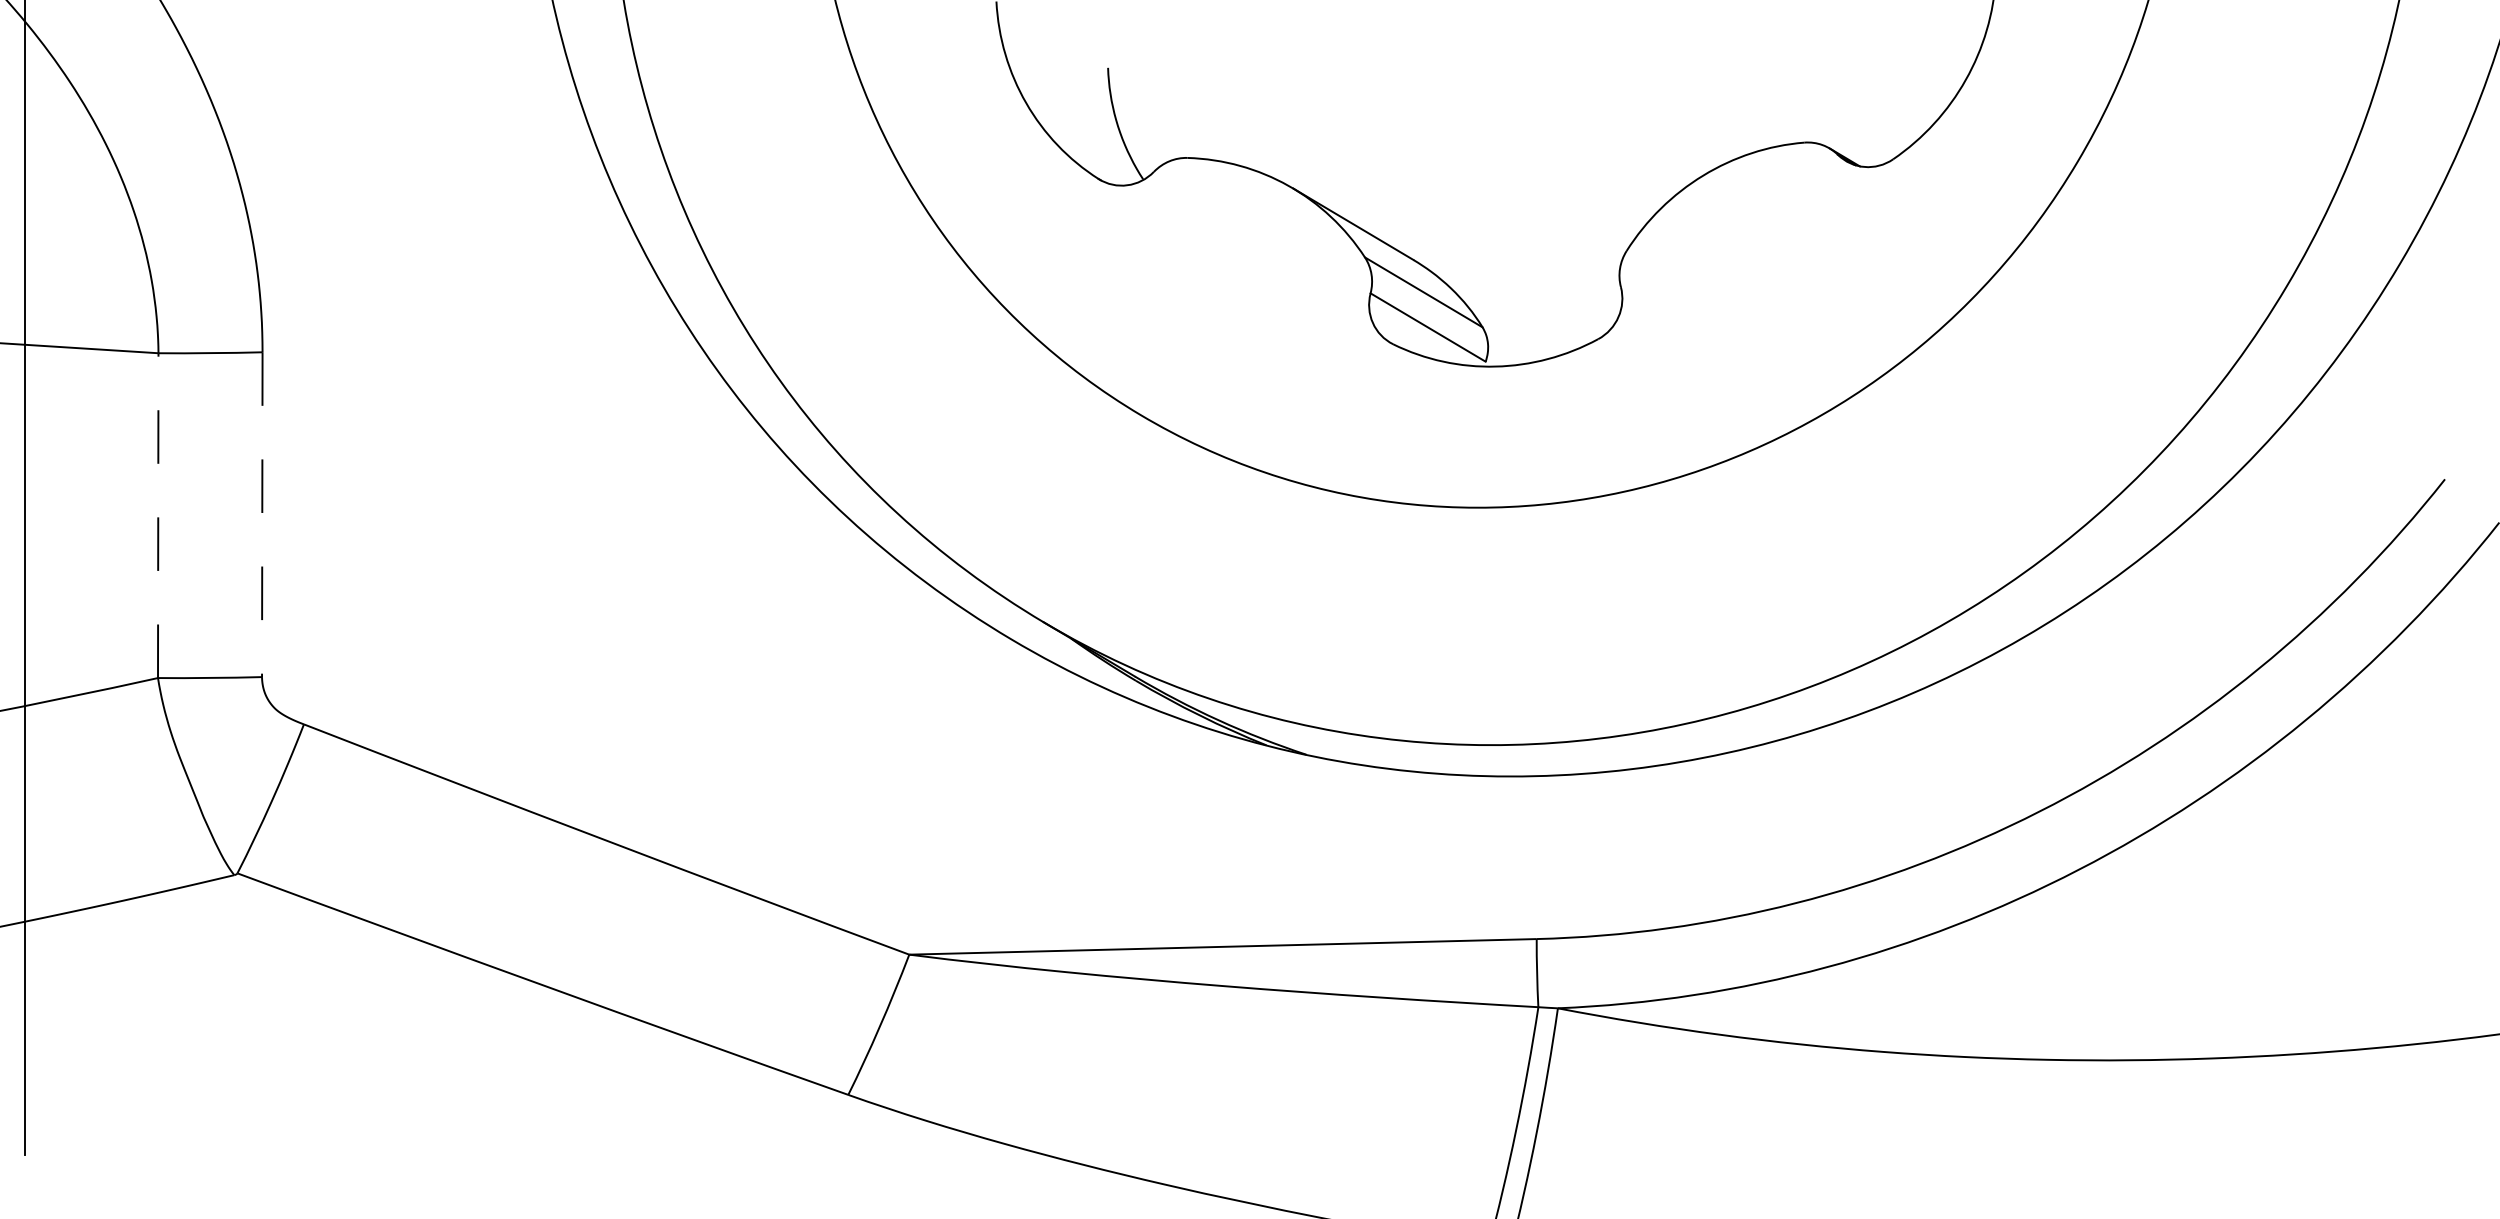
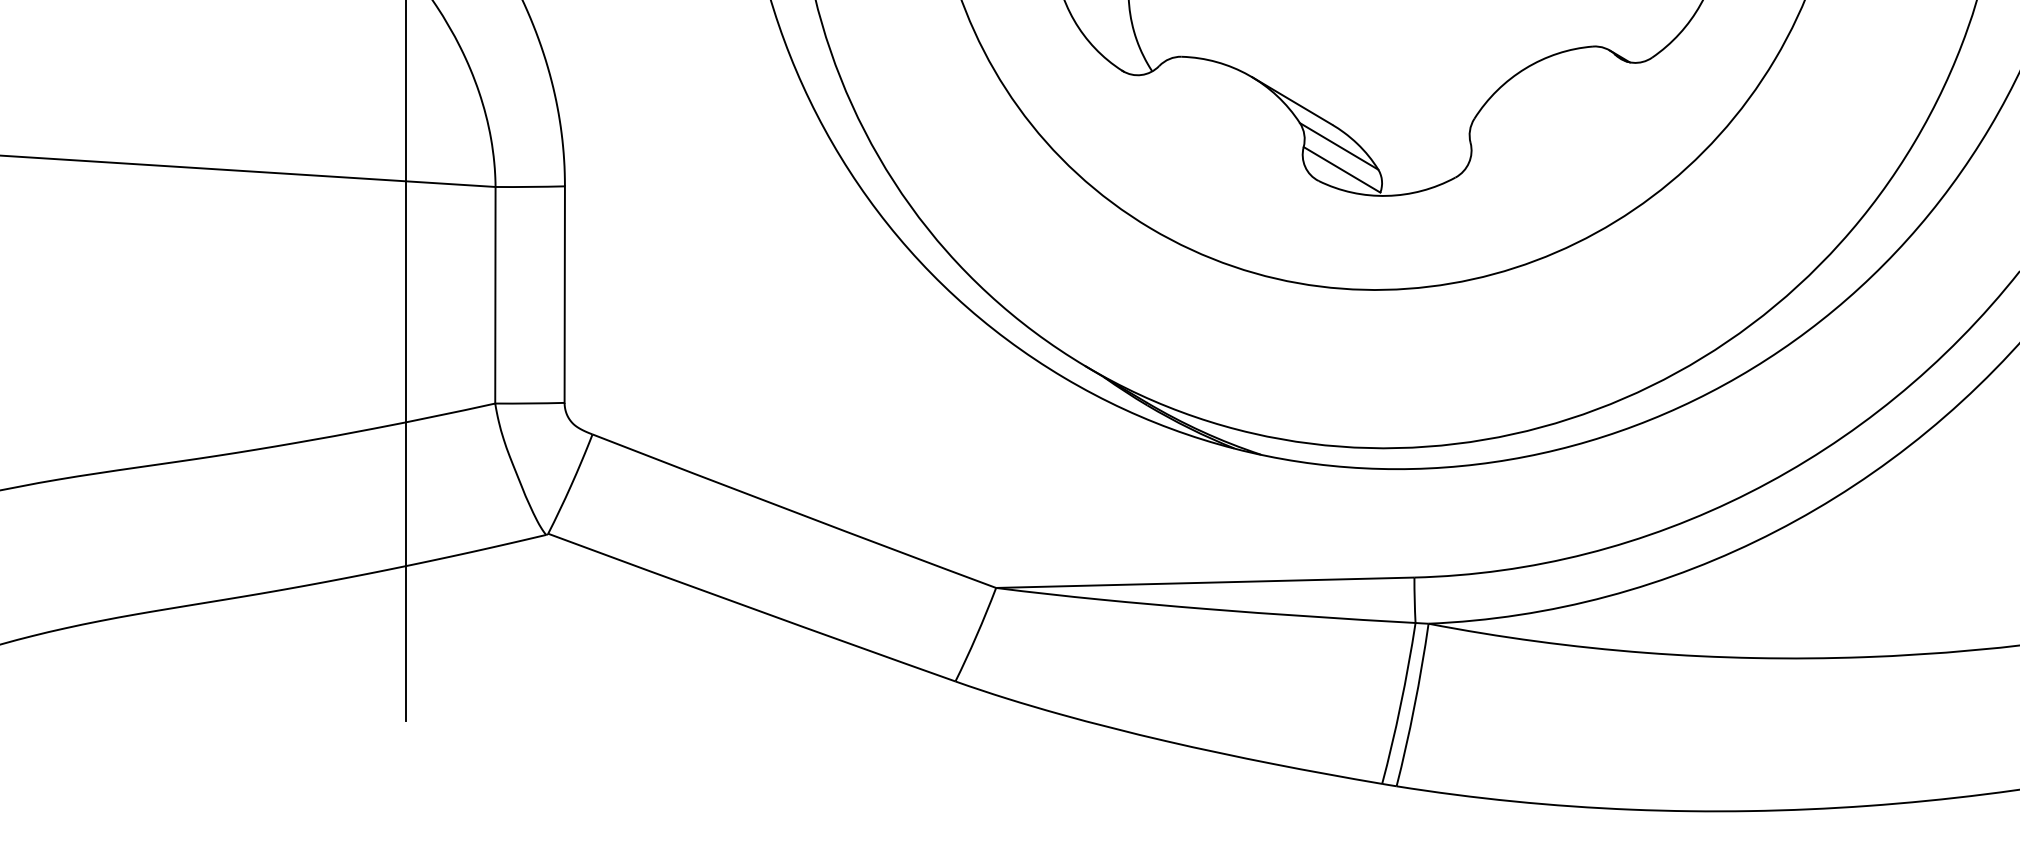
line: (158, 514) -> (495, 294), dashed -> solid
line: (261, 515) -> (564, 295), dashed -> solid

